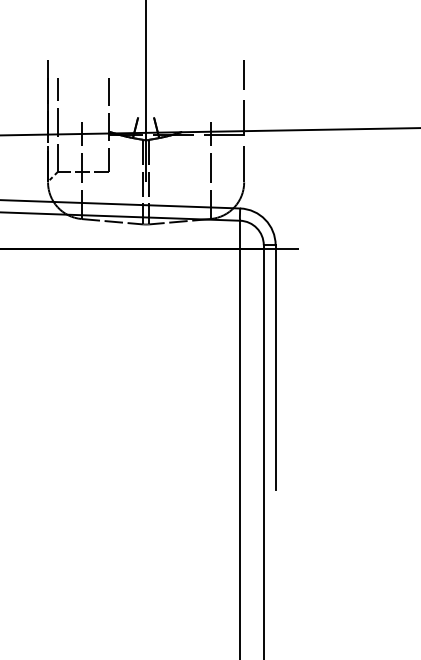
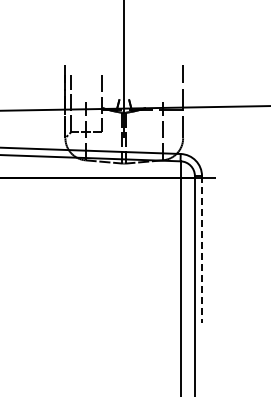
line: (276, 367) -> (202, 249), solid -> dashed

